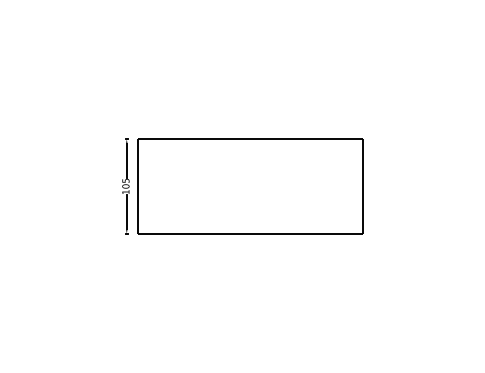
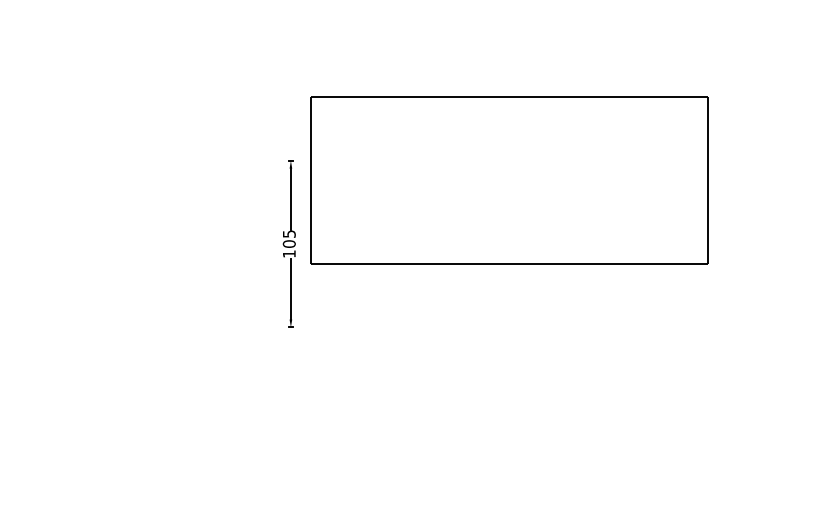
part: (250, 186) -> (509, 180), moved

